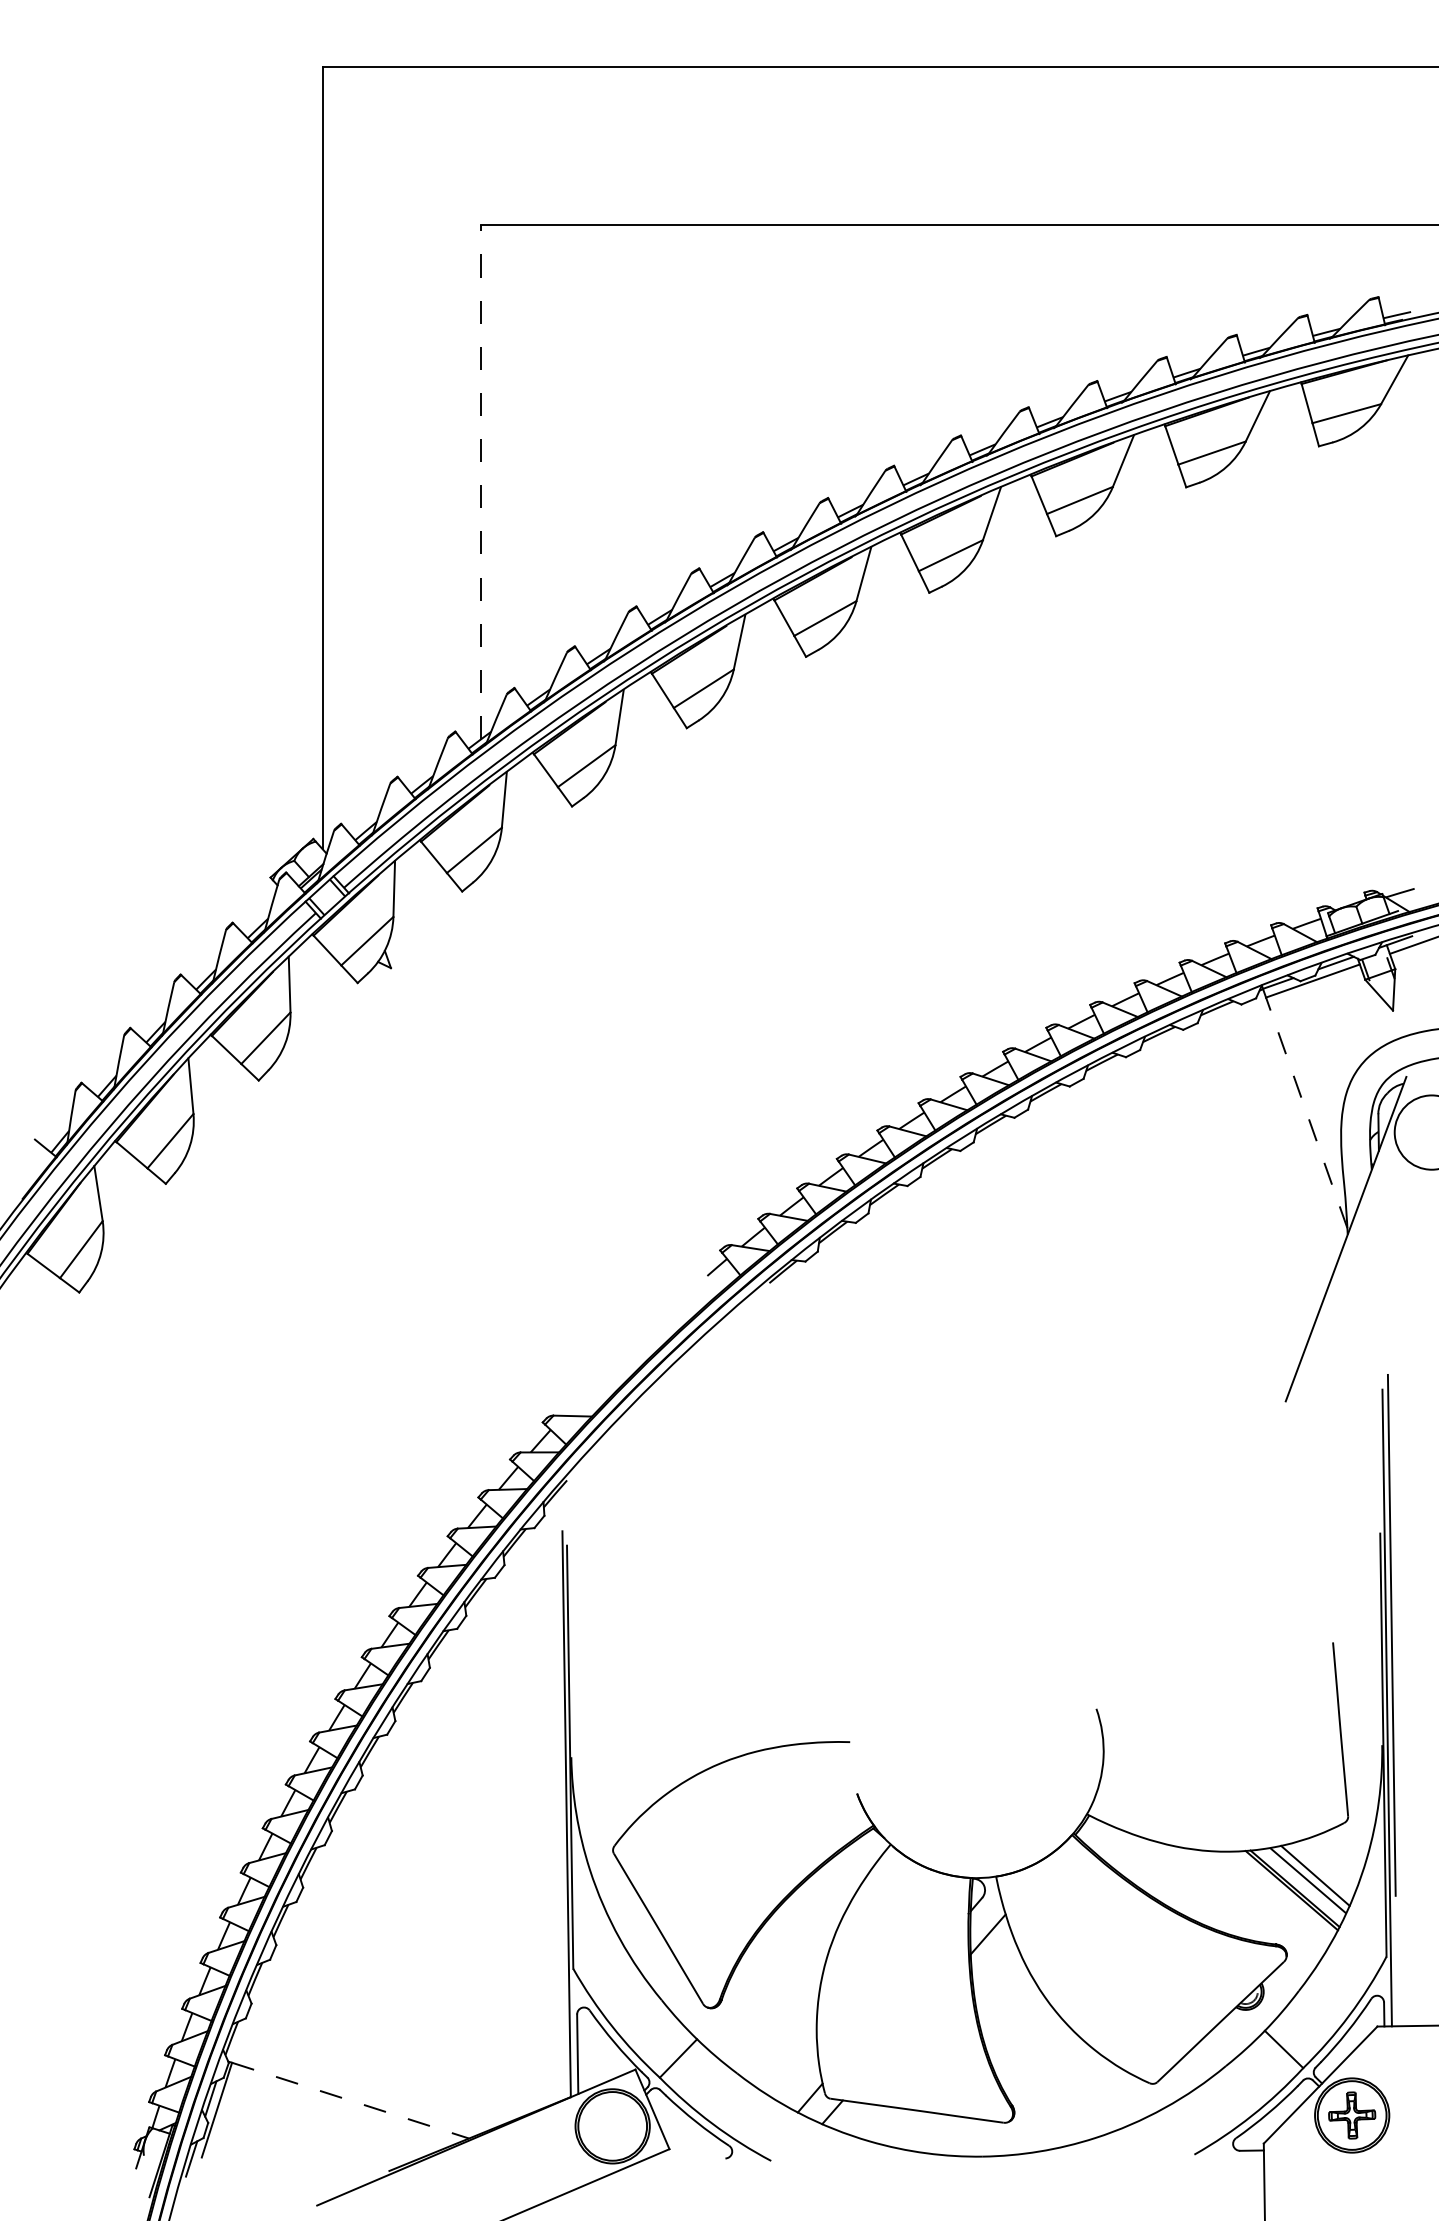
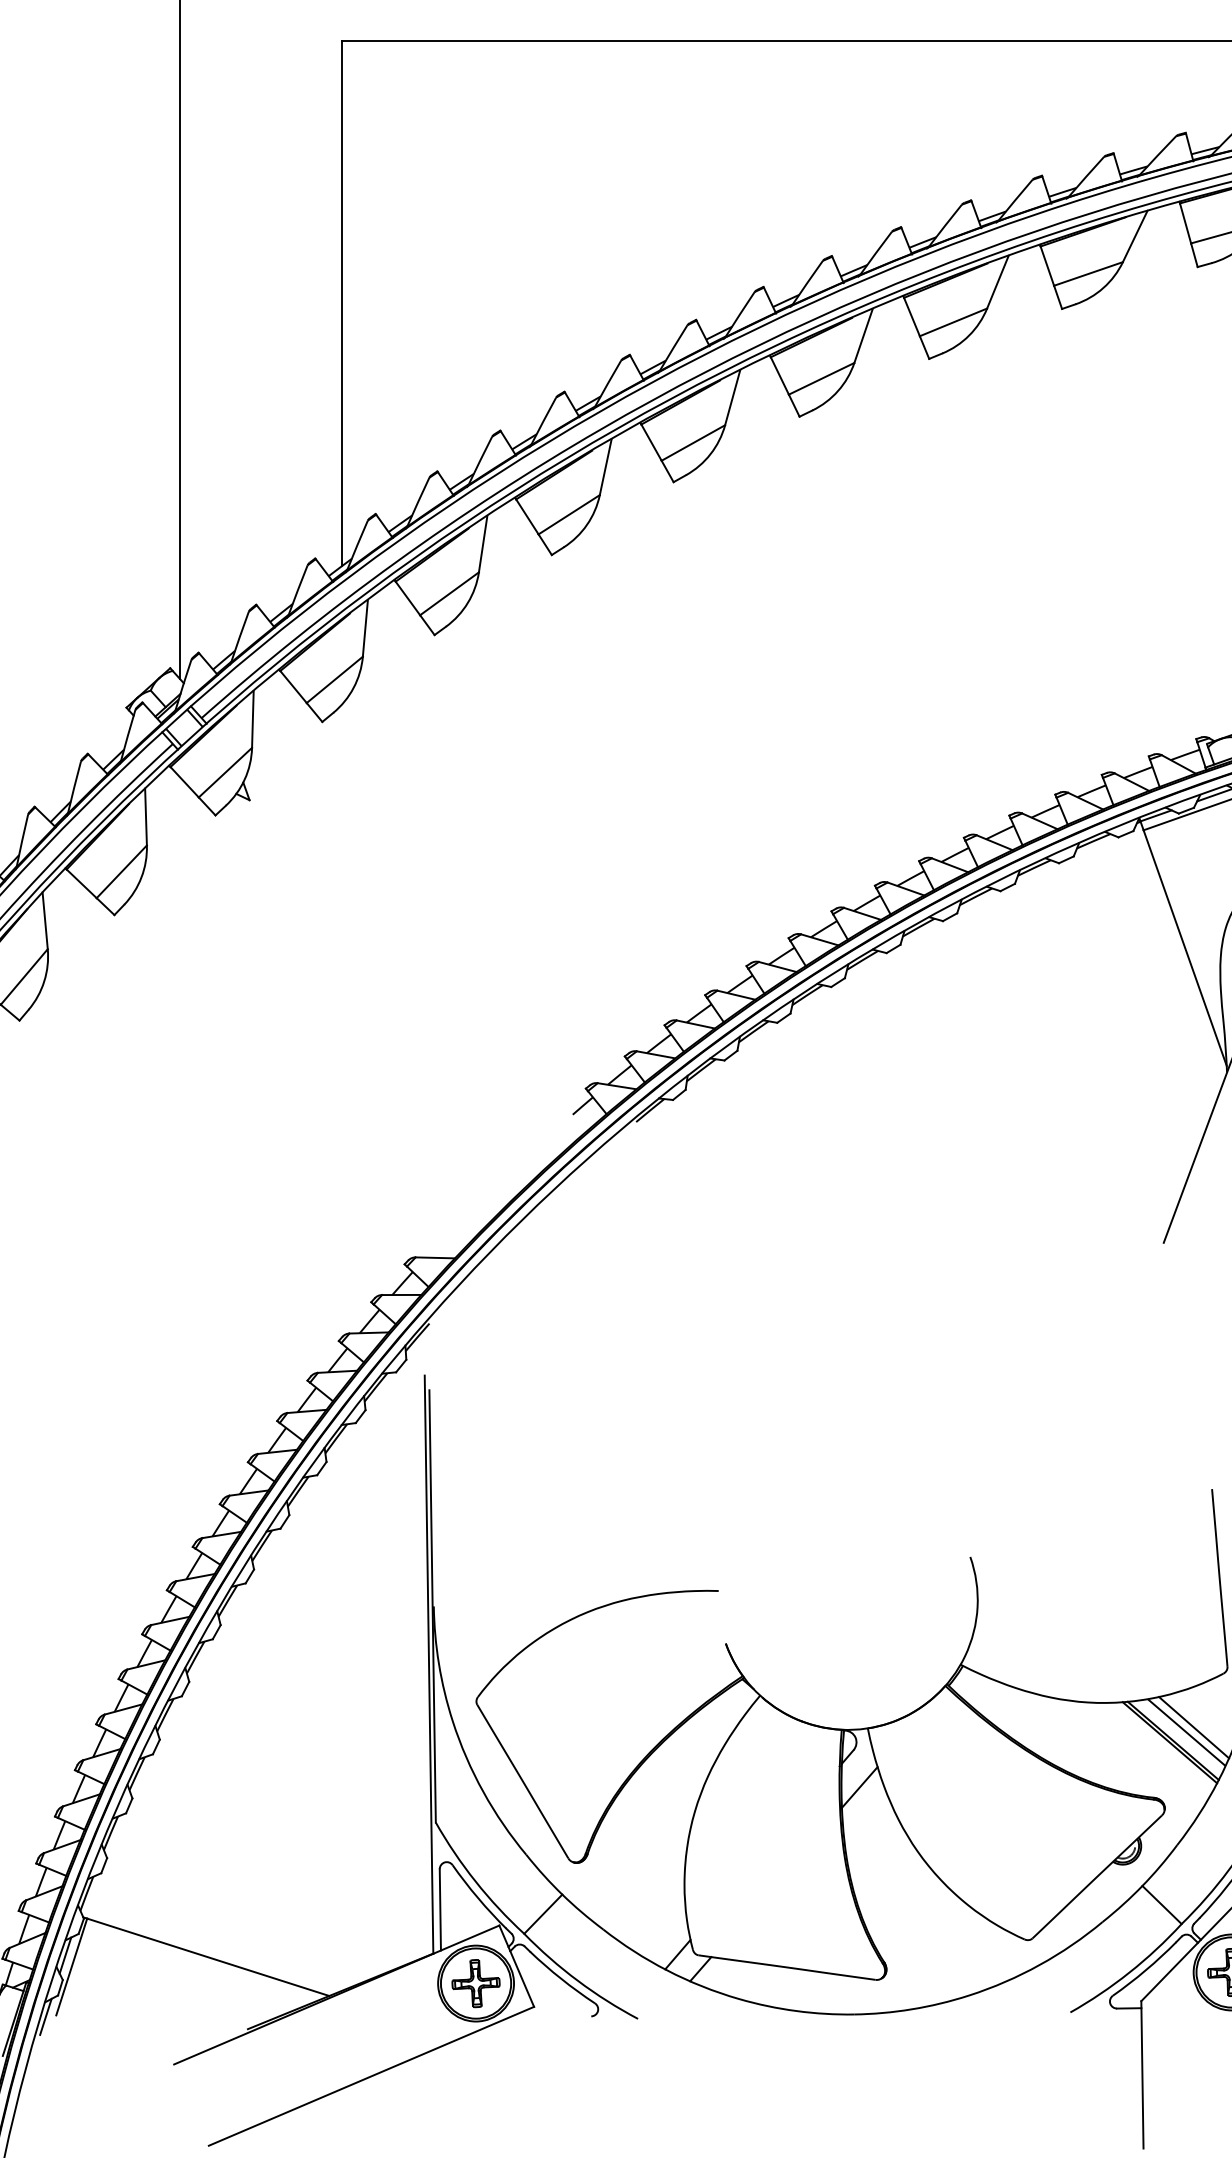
line: (481, 482) -> (342, 304), dashed -> solid
line: (1306, 1112) -> (1184, 947), dashed -> solid
line: (351, 2100) -> (209, 1957), dashed -> solid
part: (612, 2126) -> (475, 1983), added

